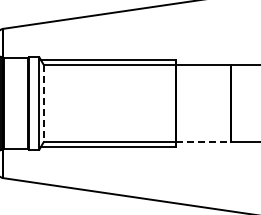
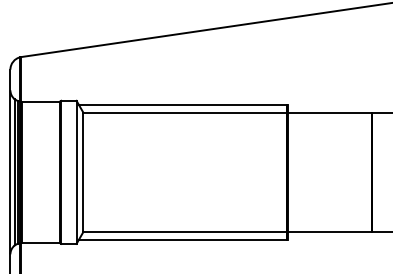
line: (43, 103) -> (83, 172), dashed -> solid
line: (203, 142) -> (330, 232), dashed -> solid

